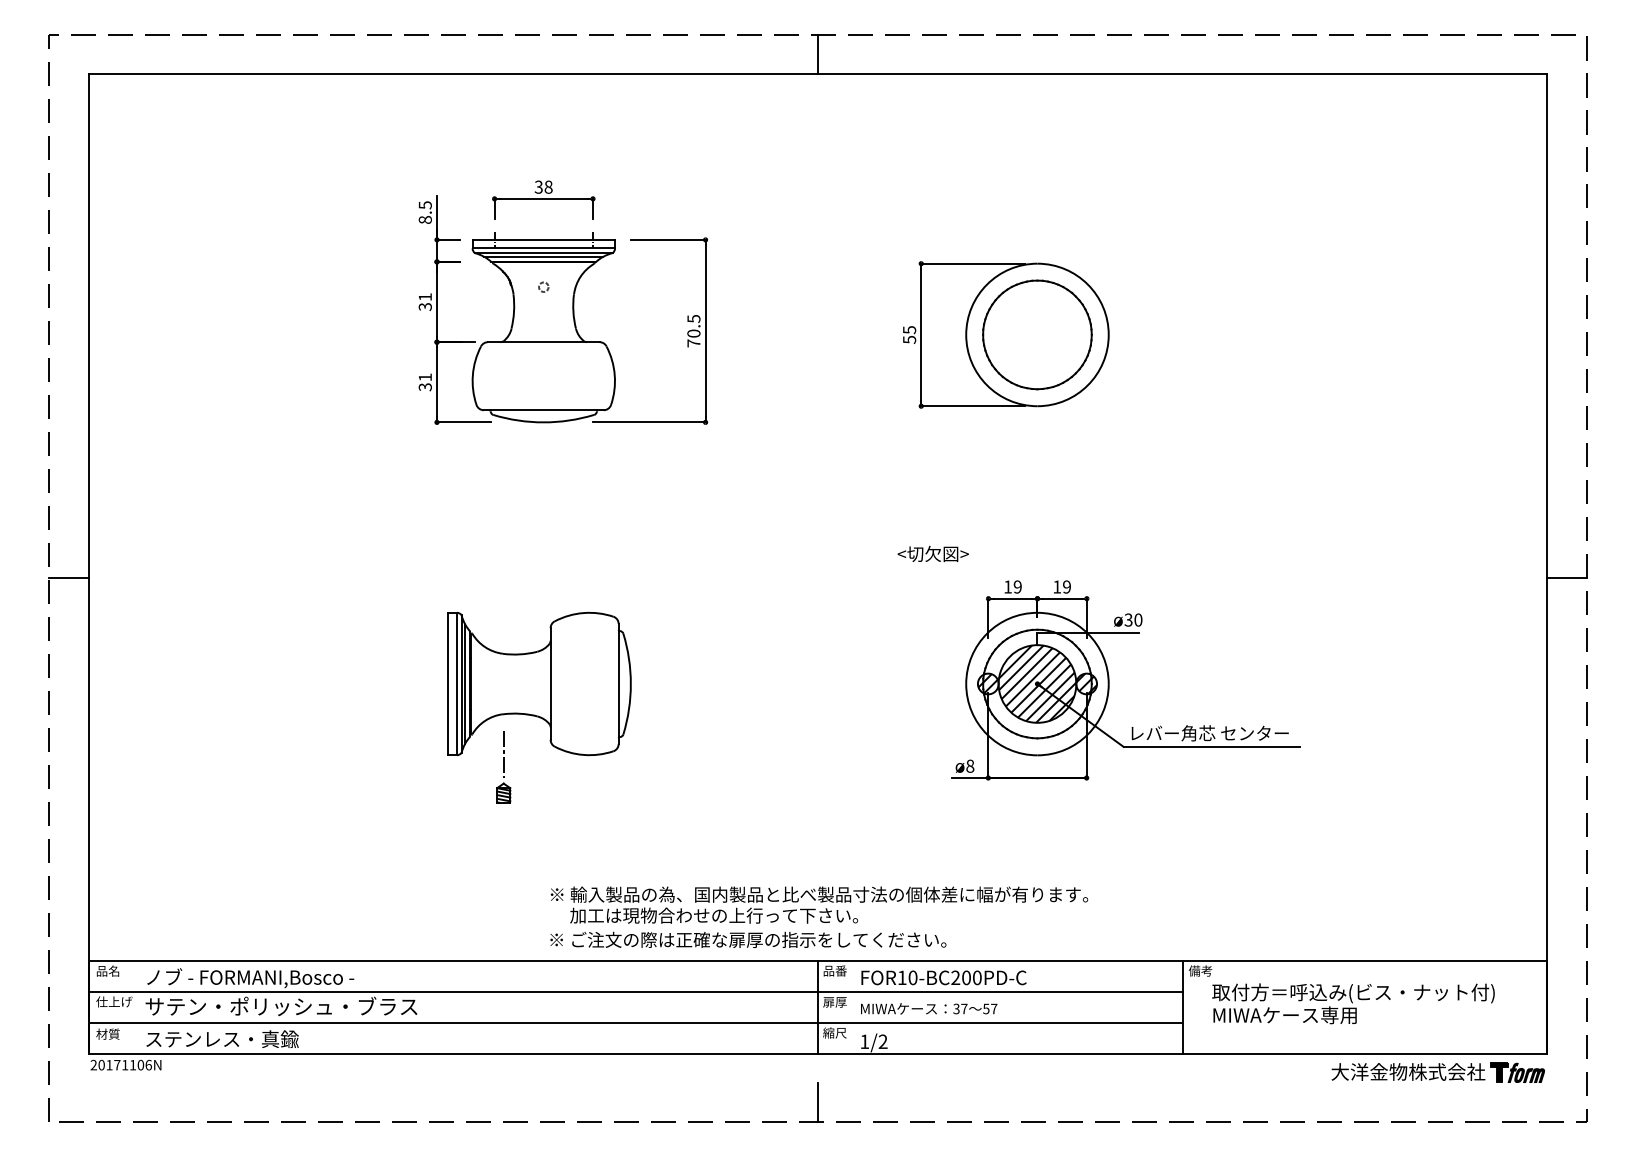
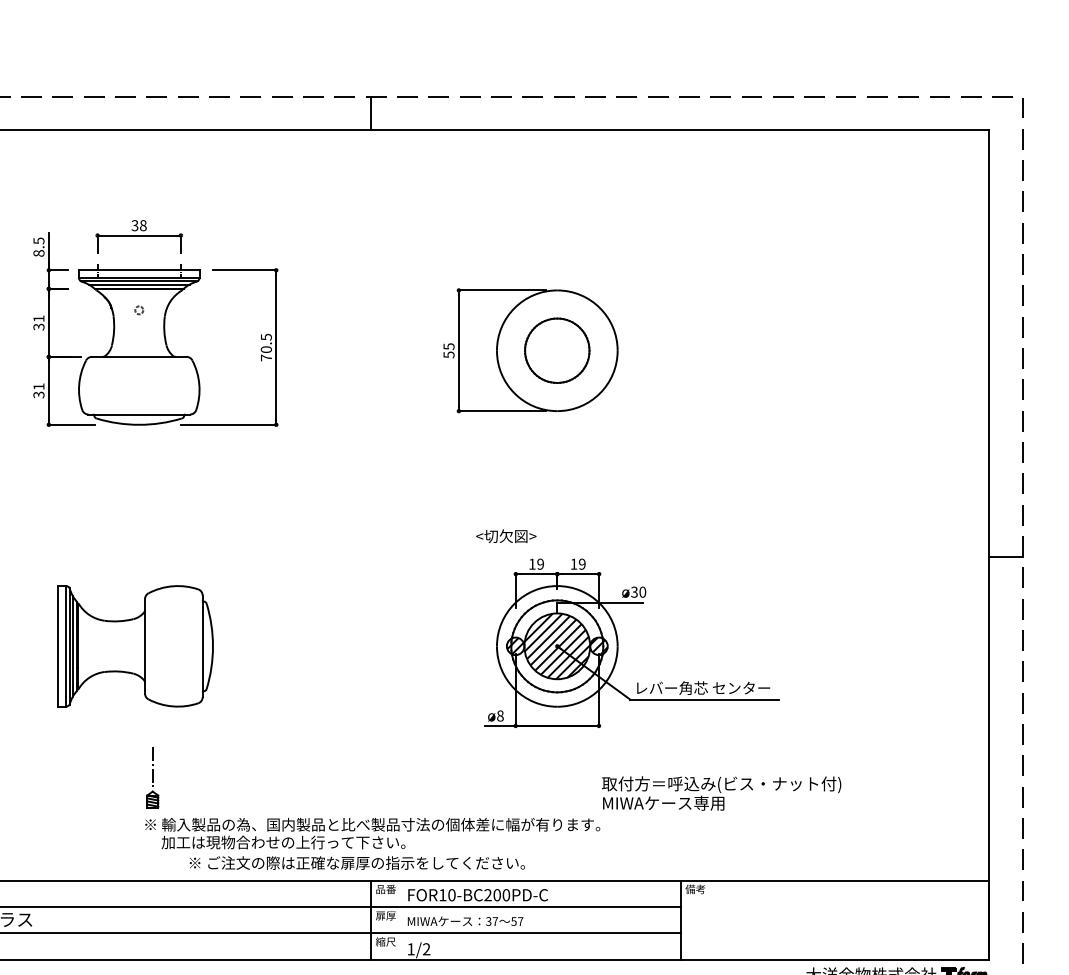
part: (1037, 334) -> (557, 350), size x0.7
text: (932, 553) -> (505, 535), moved
part: (503, 767) -> (152, 778), moved
text: (748, 939) -> (357, 862), moved
text: (1353, 1003) -> (721, 793), moved

